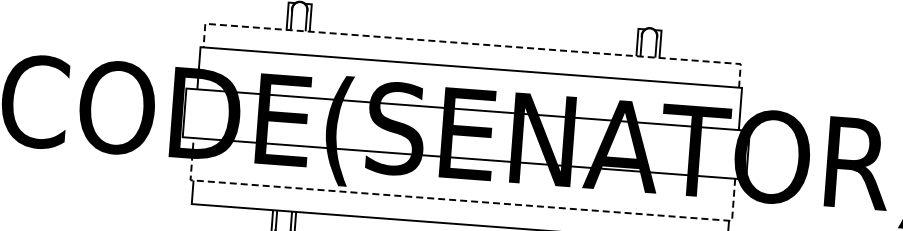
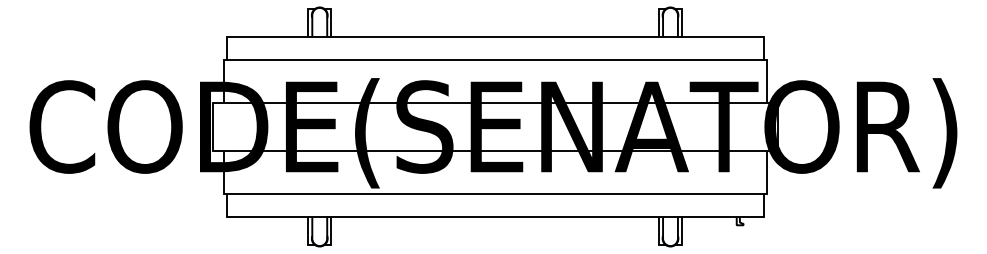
line: (472, 43) -> (494, 36), dashed -> solid
line: (461, 200) -> (495, 193), dashed -> solid

